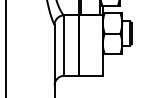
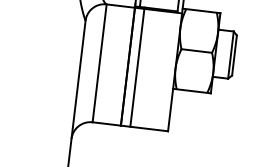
line: (83, 44) -> (137, 65), added

